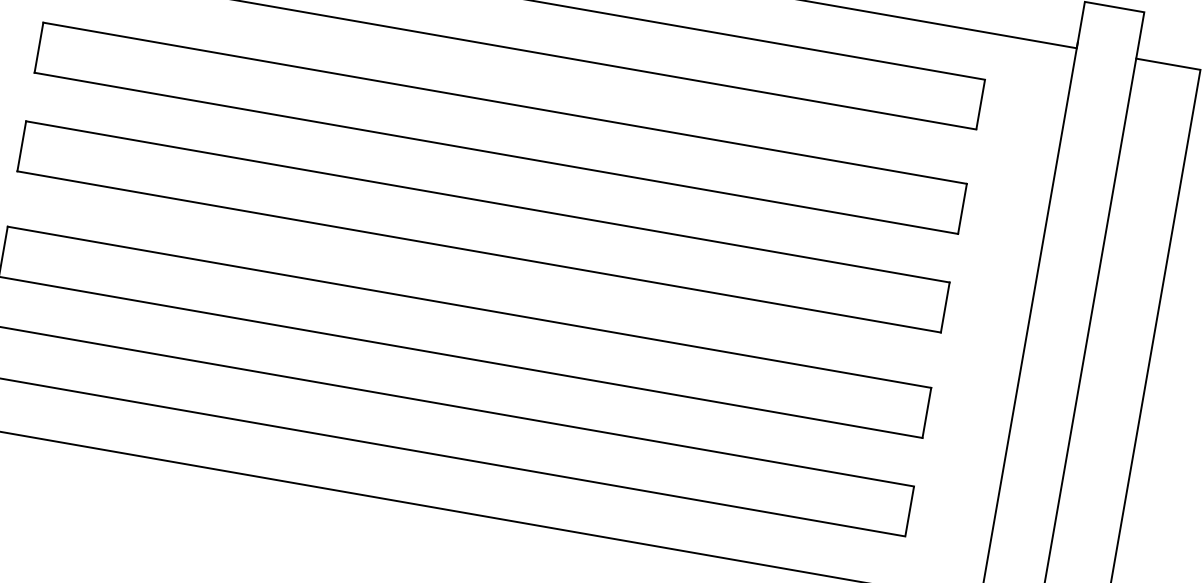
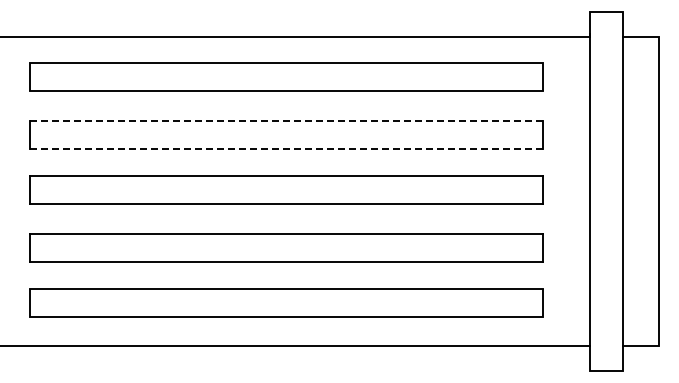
line: (504, 102) -> (286, 120), solid -> dashed
line: (495, 152) -> (286, 148), solid -> dashed

